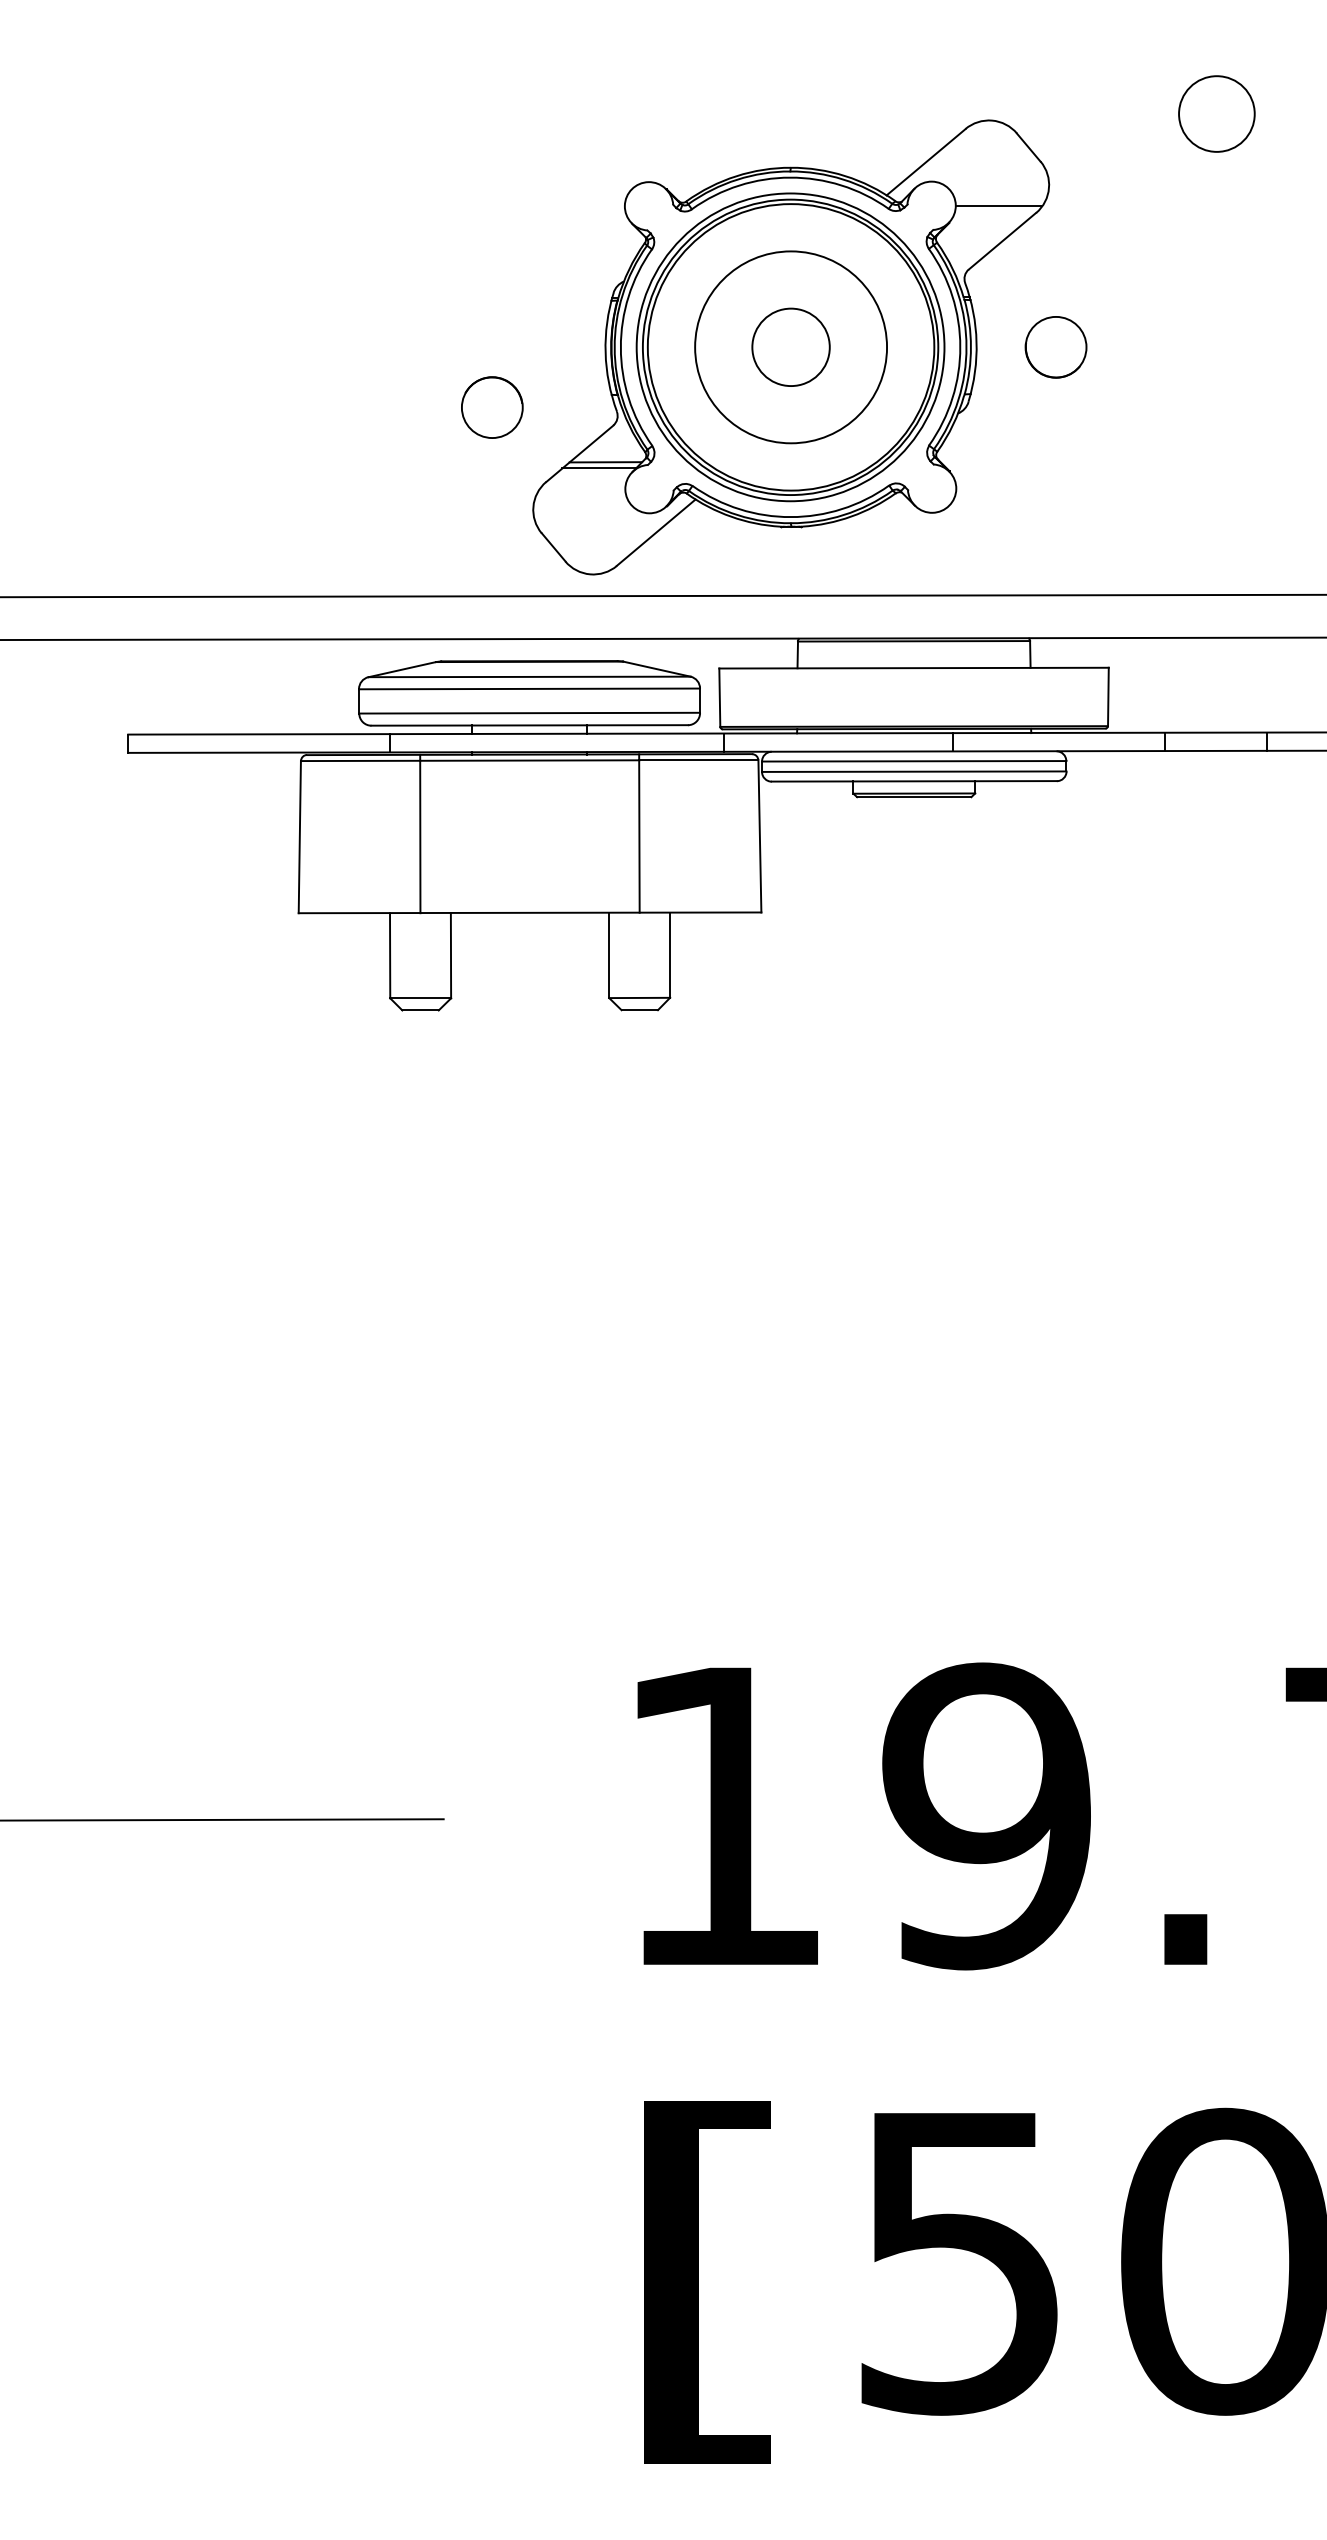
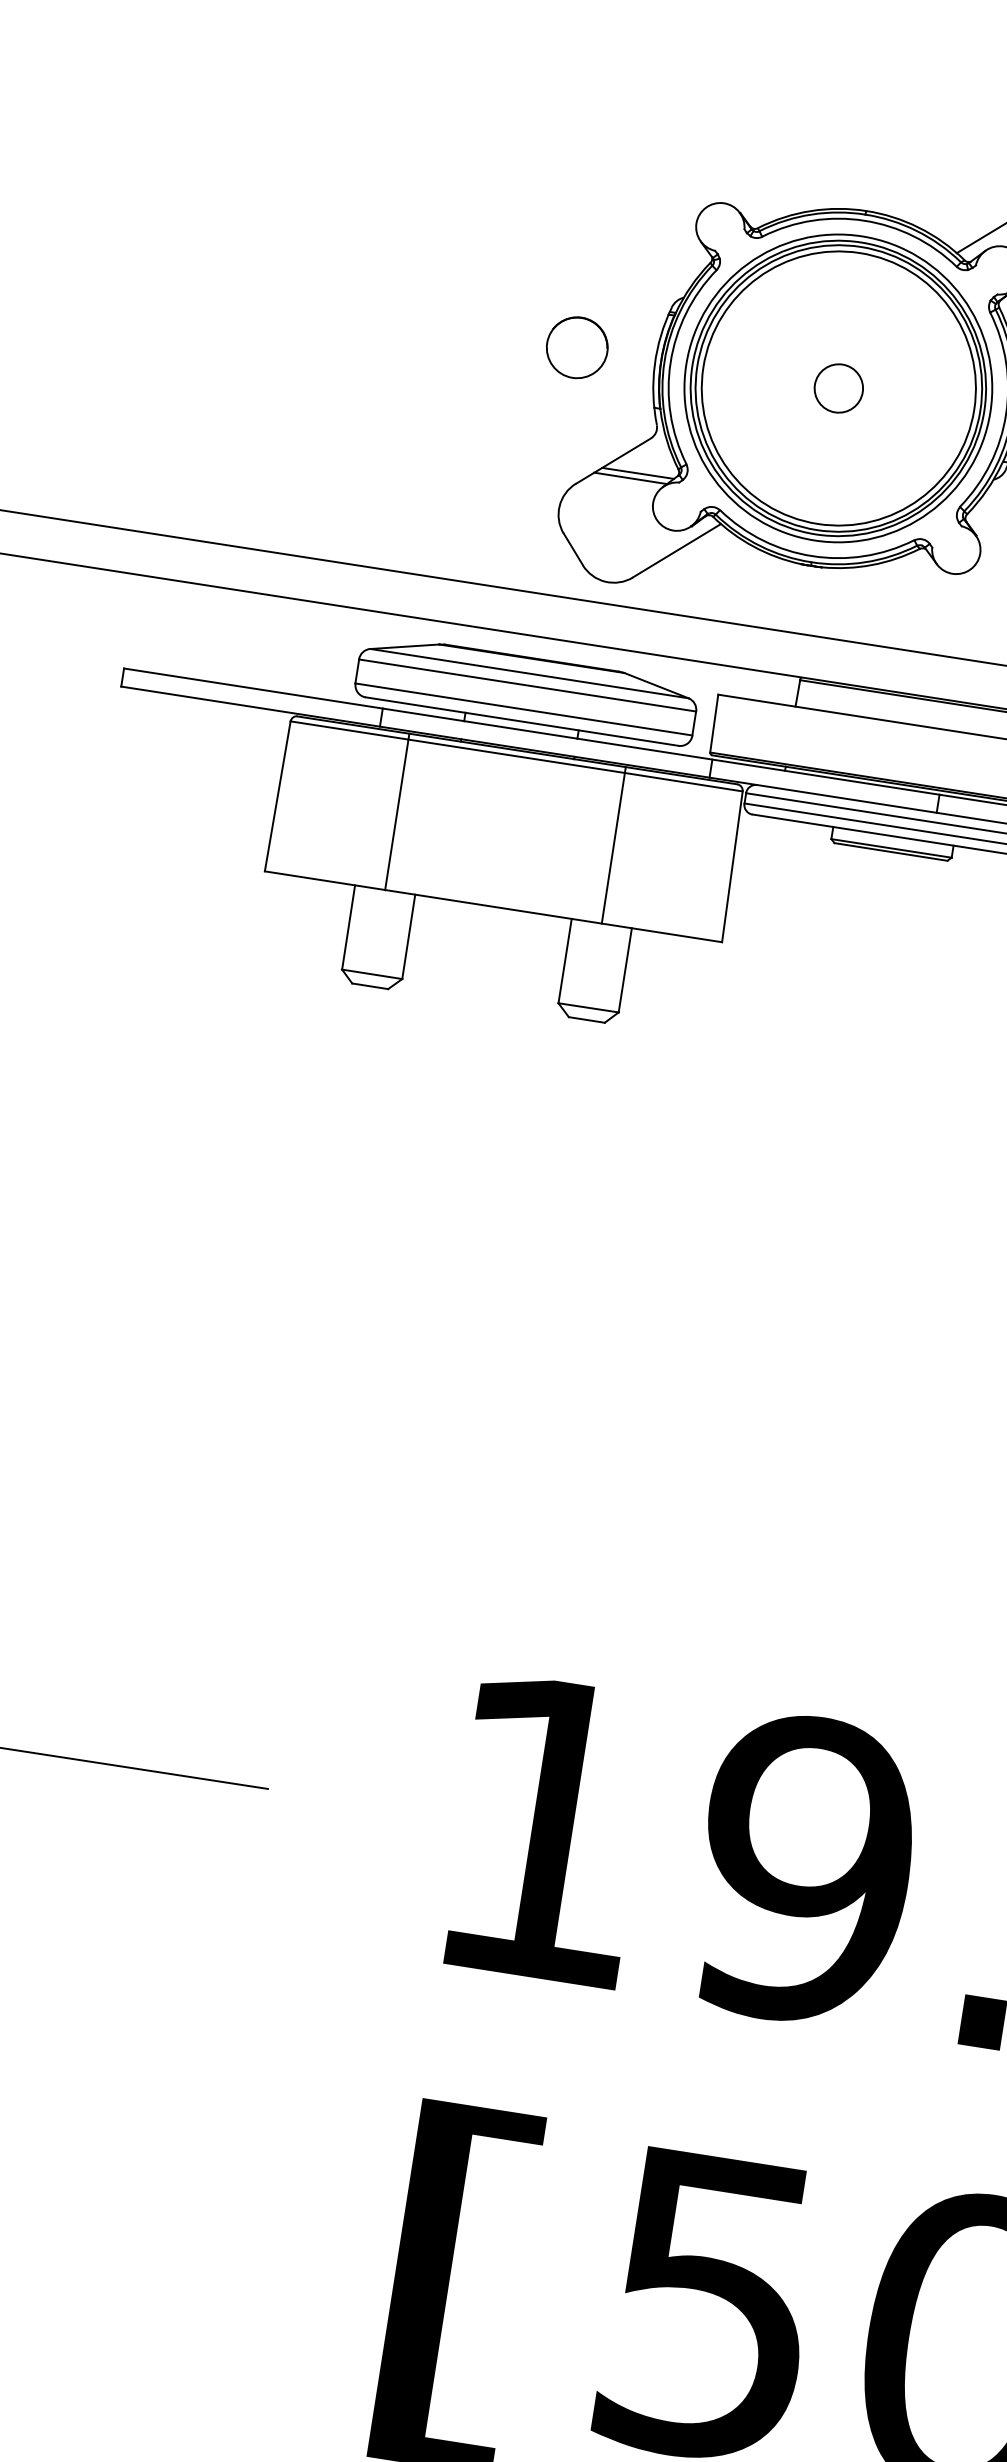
circle: (790, 347) -> (838, 388), size x0.62
circle: (791, 347) -> (839, 388), size x1.43
circle: (492, 407) -> (577, 347), moved

